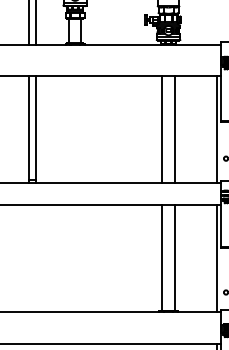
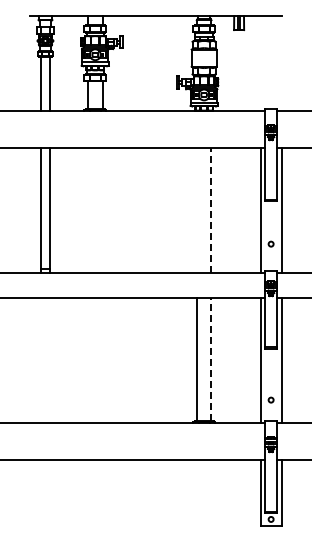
line: (162, 129) -> (196, 210), removed
line: (174, 129) -> (211, 210), solid -> dashed
line: (174, 257) -> (211, 359), solid -> dashed

